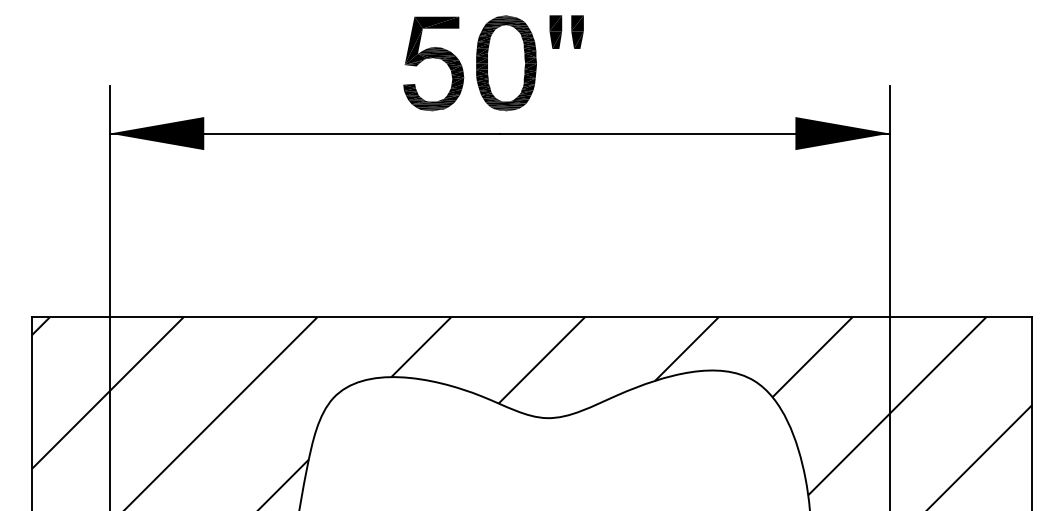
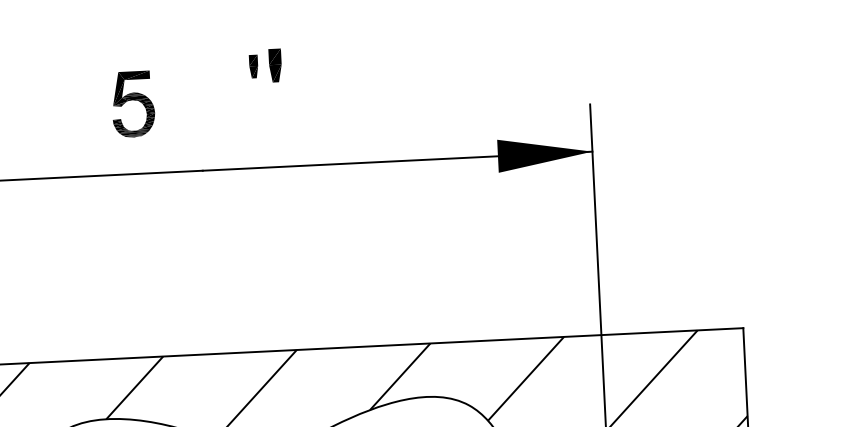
part: (555, 31) -> (253, 66), size x0.7
part: (433, 63) -> (133, 103), size x0.7
part: (506, 63) -> (205, 100), removed

